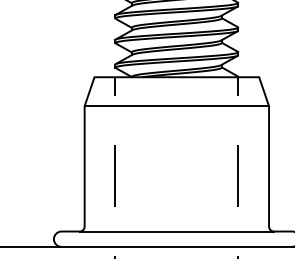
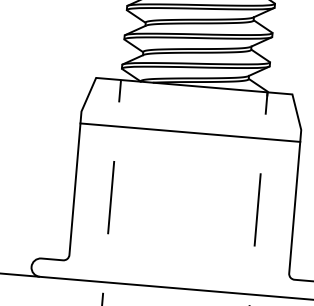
line: (176, 106) -> (189, 132), moved
line: (176, 231) -> (178, 269), removed

